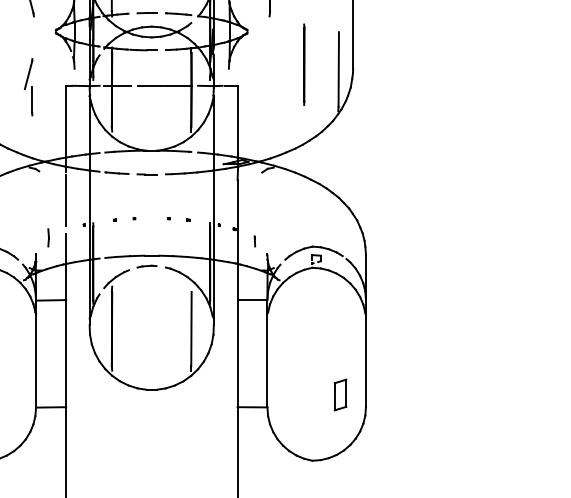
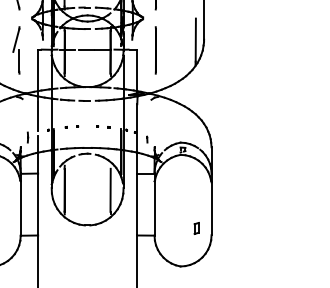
line: (303, 64) -> (155, 50), moved
part: (28, 87) -> (16, 50), size x1.43
part: (339, 395) -> (196, 228), size x0.62

